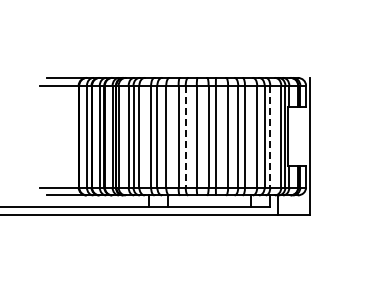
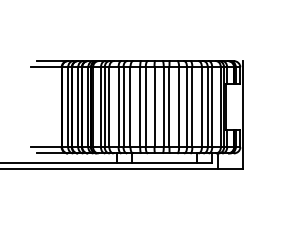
line: (185, 136) -> (145, 107), dashed -> solid
line: (270, 136) -> (212, 107), dashed -> solid

